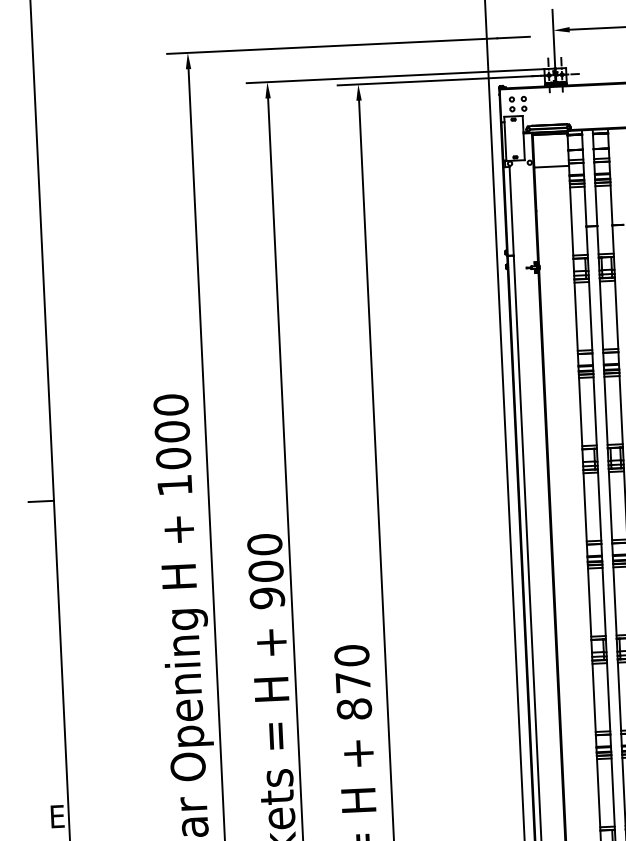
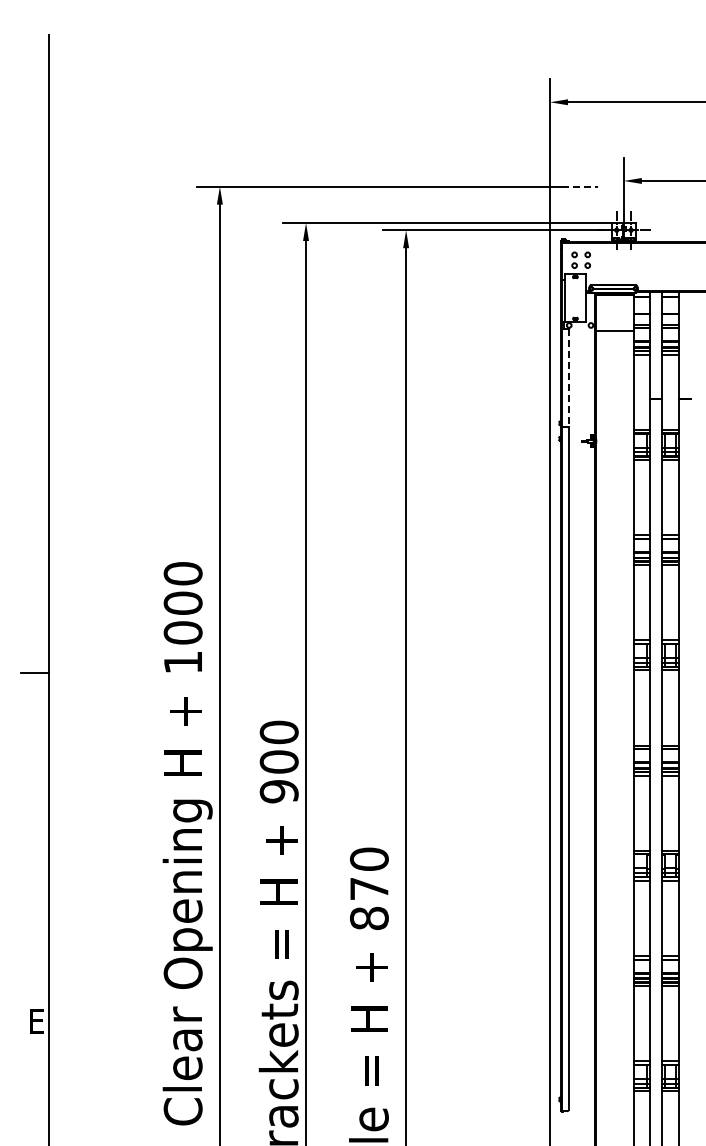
line: (513, 37) -> (579, 186), solid -> dashed
line: (511, 210) -> (568, 377), solid -> dashed

